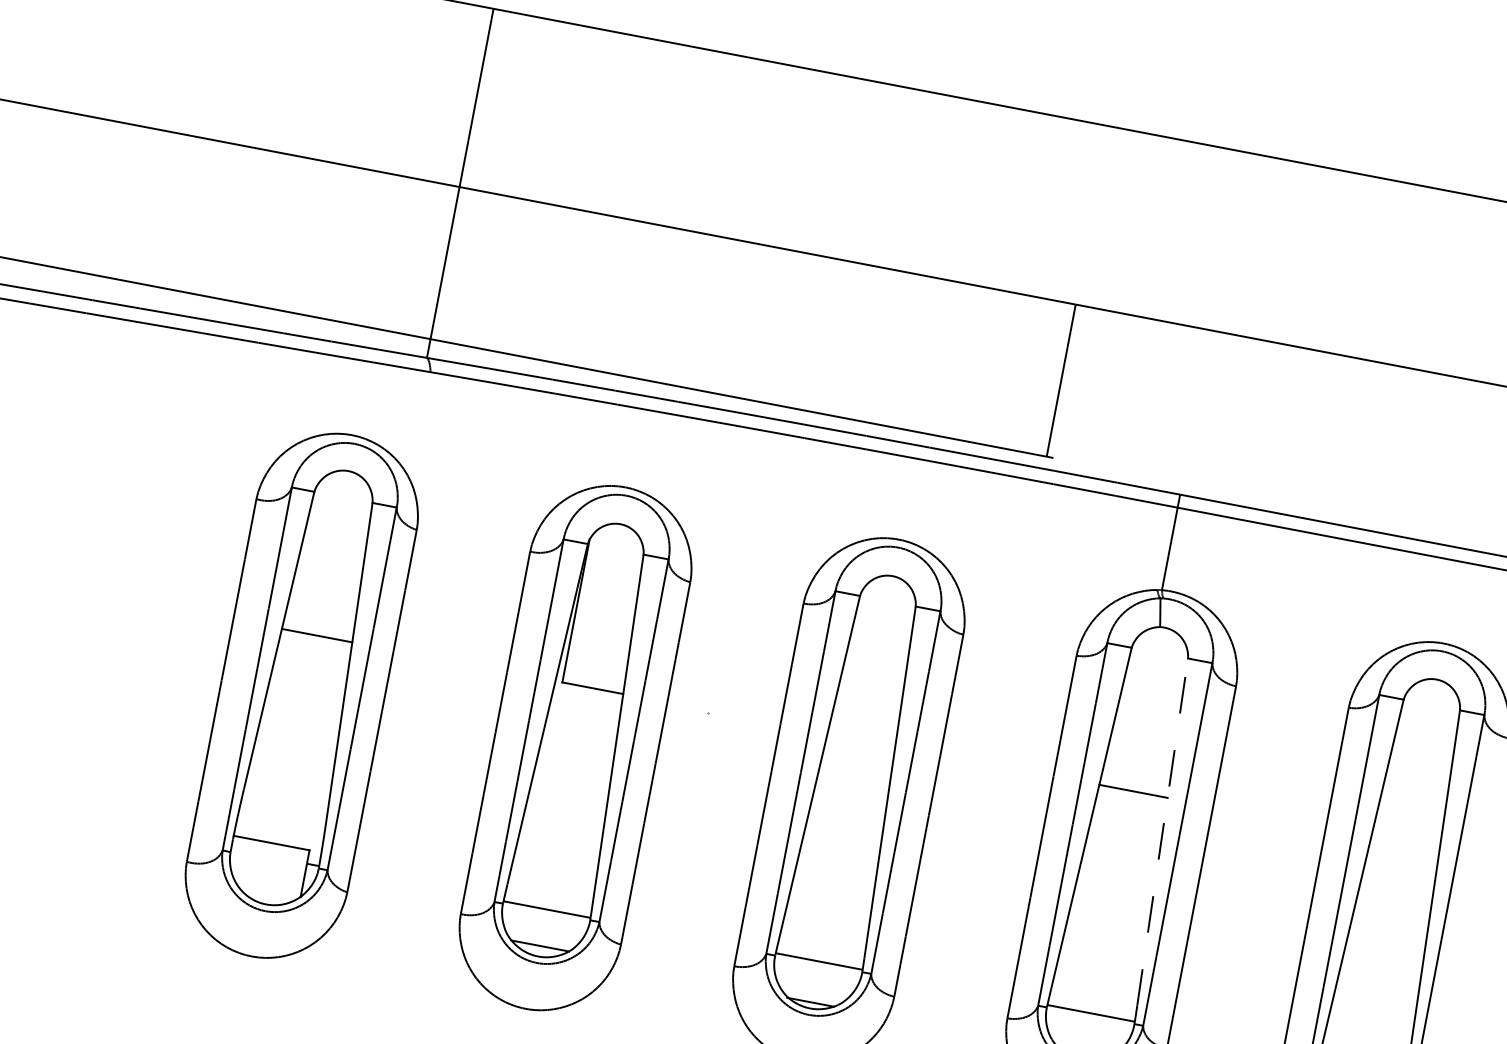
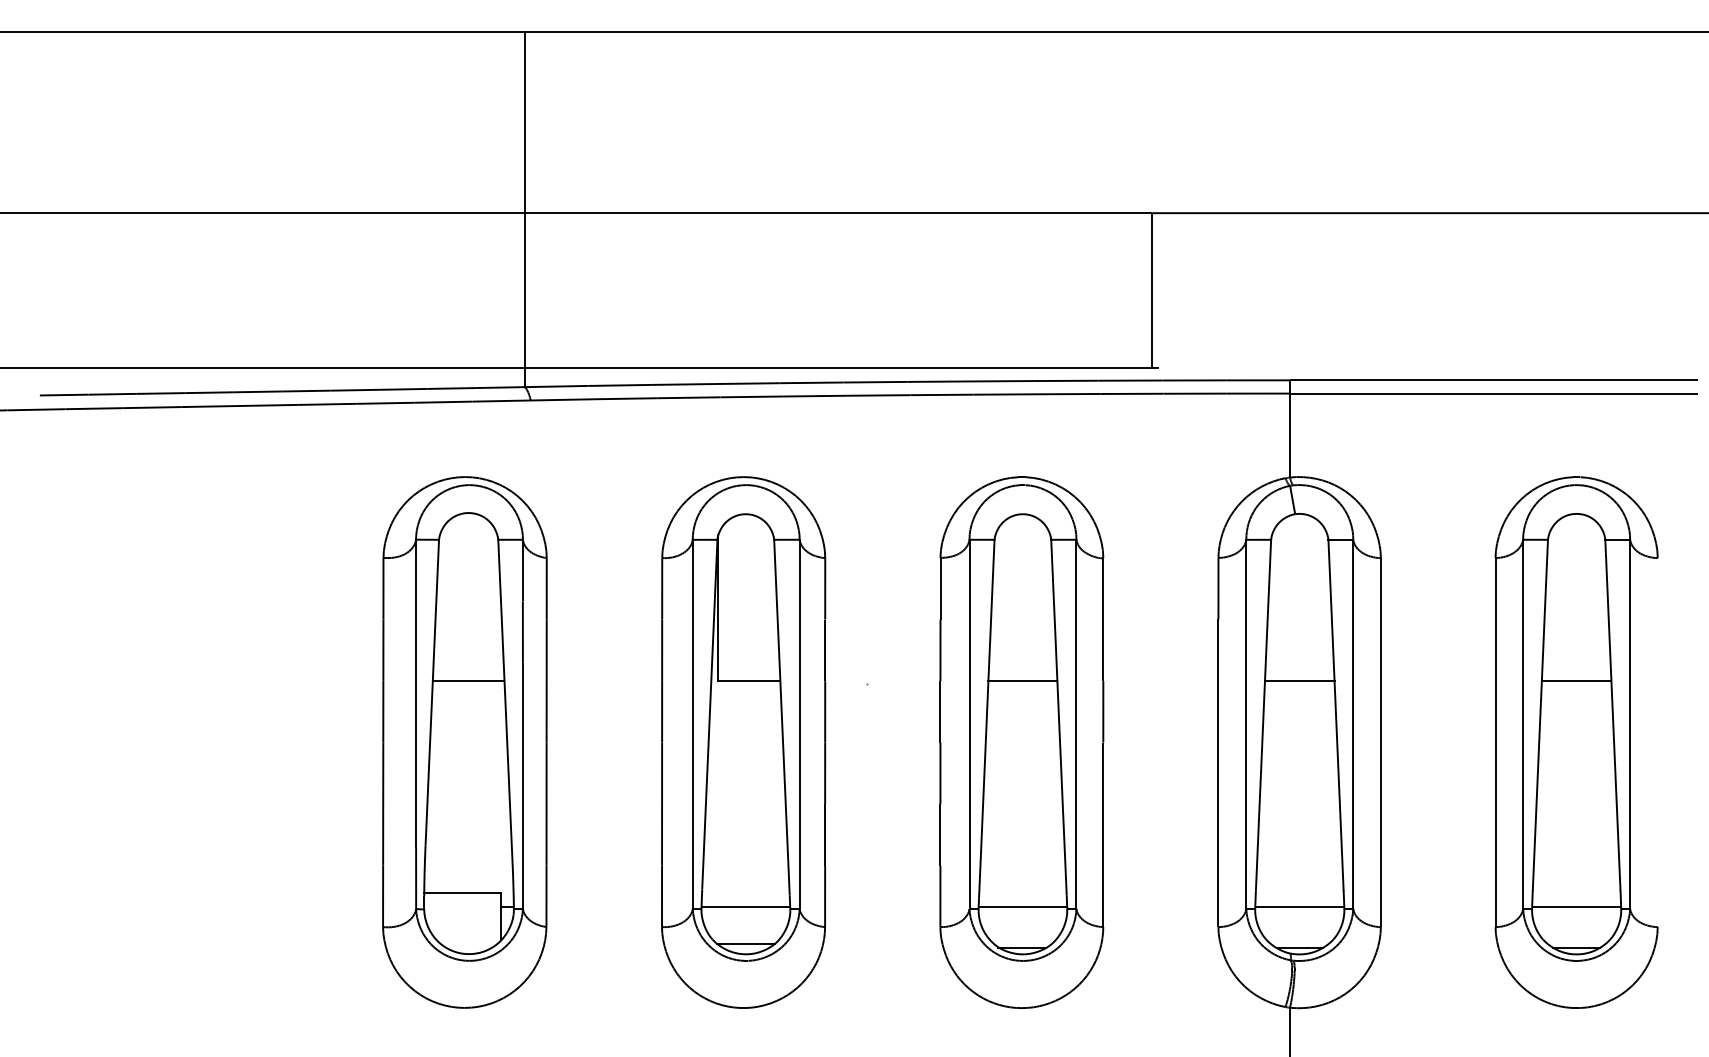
line: (861, 739) -> (1022, 680), added
line: (1163, 831) -> (1336, 714), dashed -> solid
line: (1405, 843) -> (1576, 680), added

